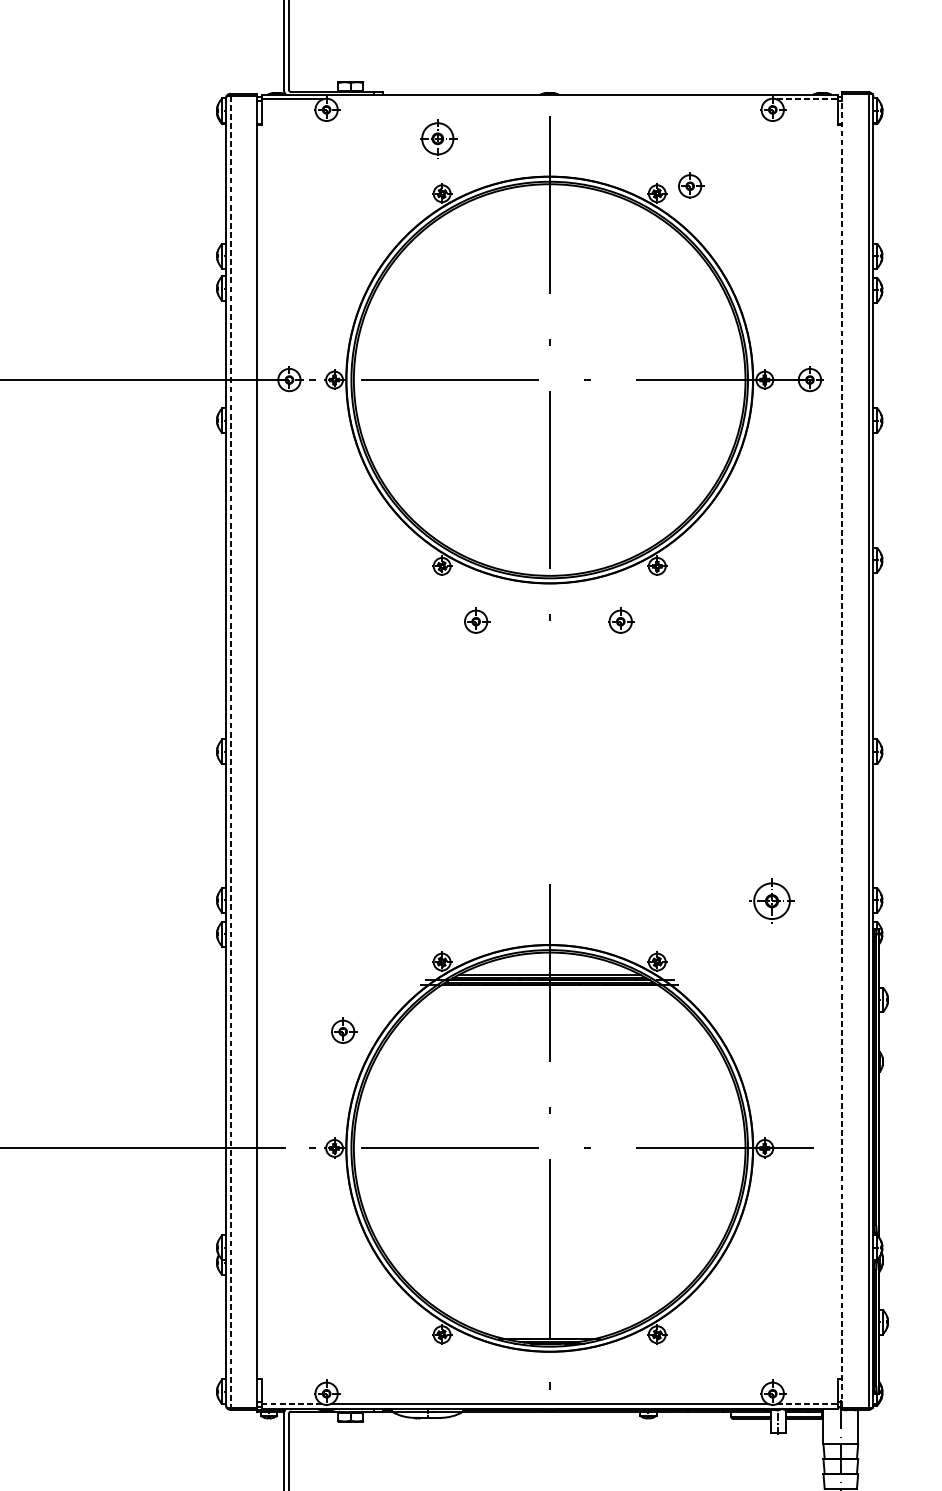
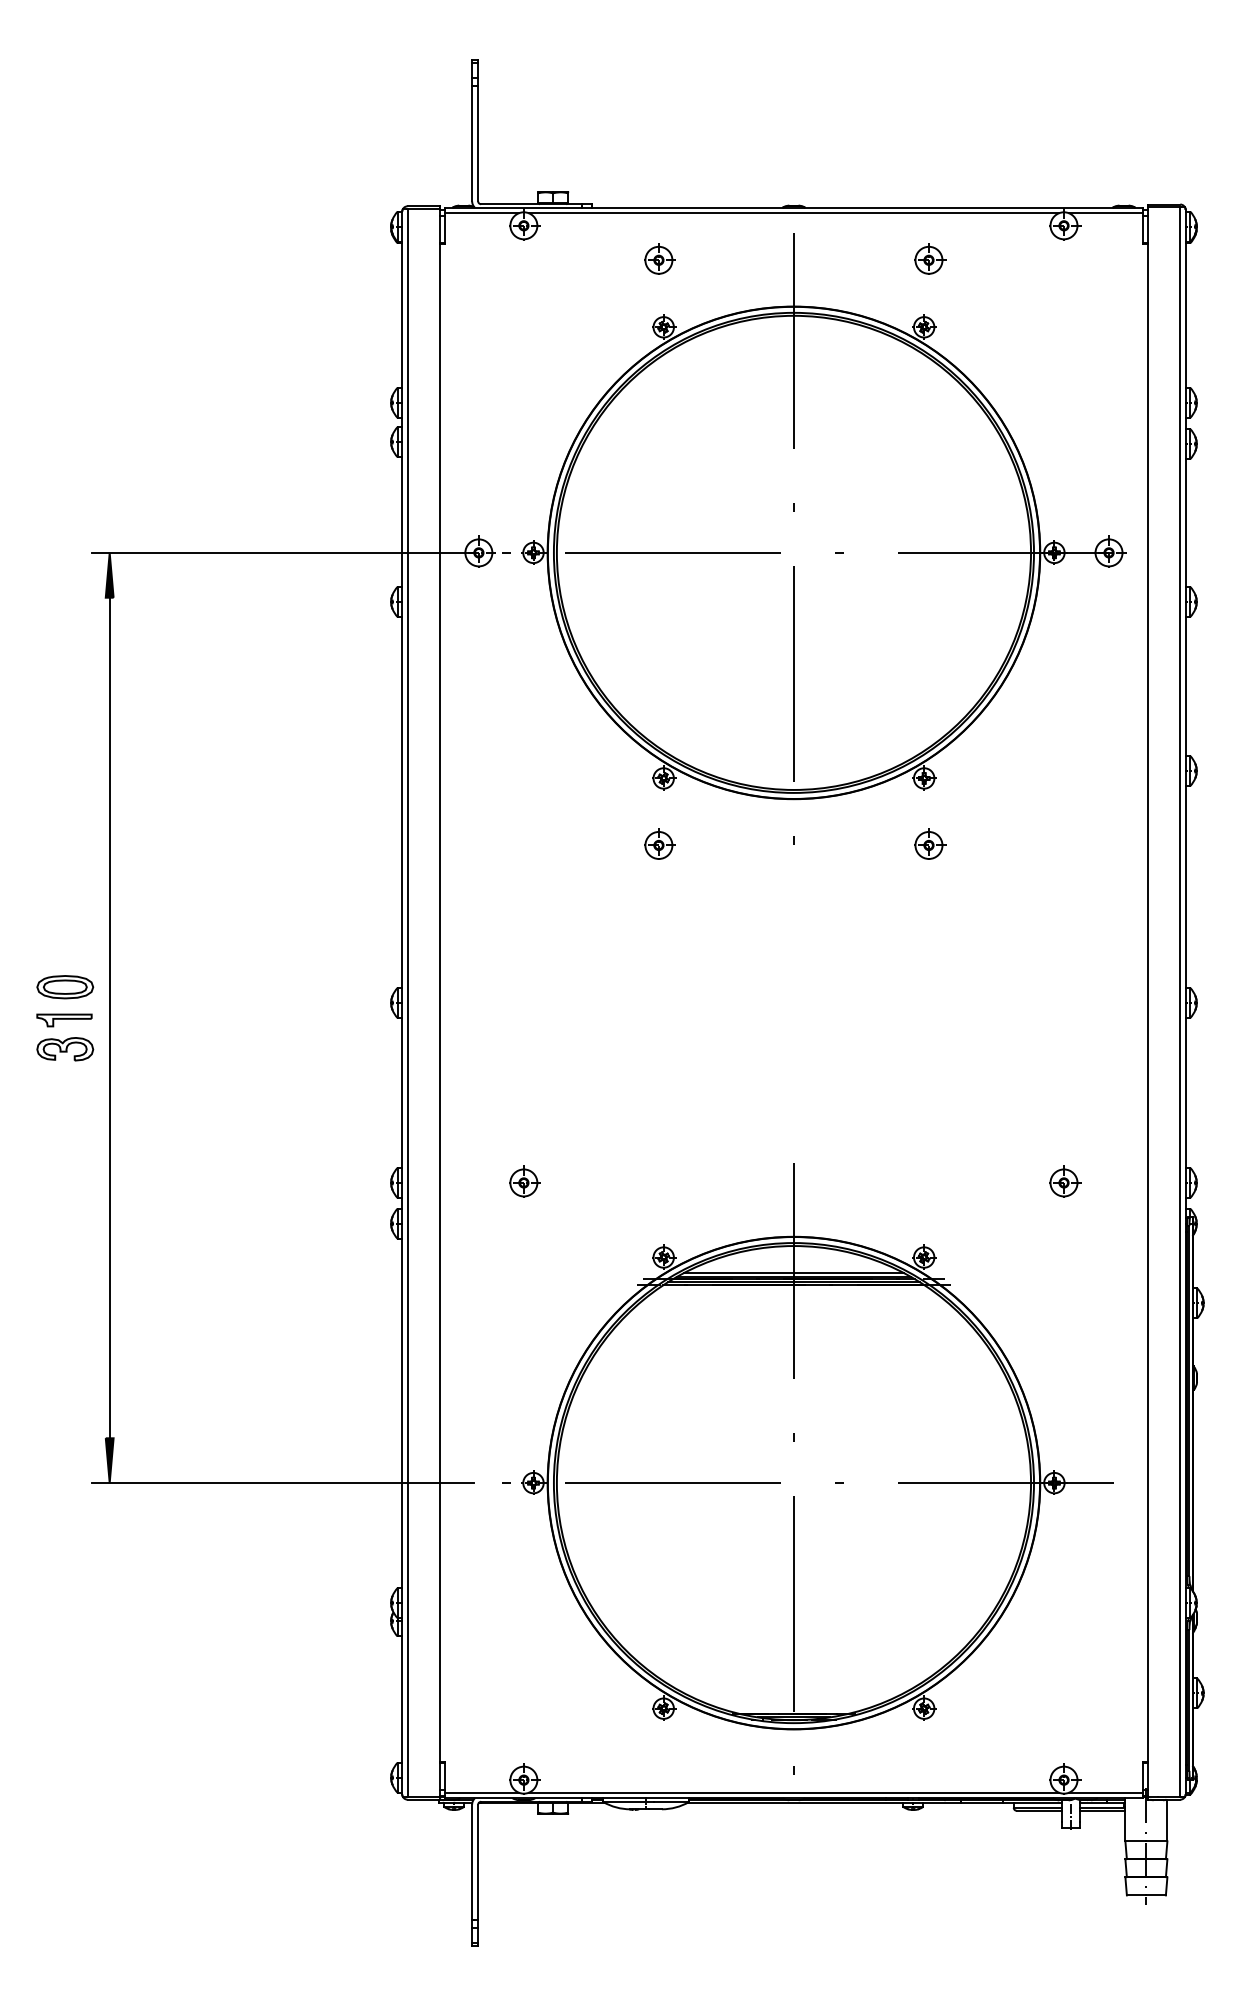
line: (549, 99) -> (793, 213), added
line: (807, 99) -> (1105, 213), dashed -> solid
part: (438, 136) -> (659, 258), size x0.71
part: (691, 184) -> (930, 258), moved
part: (476, 620) -> (659, 843), moved
part: (622, 620) -> (930, 843), moved
line: (842, 751) -> (1148, 1002), dashed -> solid
line: (230, 752) -> (407, 1003), dashed -> solid
part: (774, 899) -> (1065, 1181), size x0.62
part: (343, 1030) -> (524, 1181), moved
line: (292, 1403) -> (482, 1792), dashed -> solid
line: (807, 1403) -> (1105, 1792), dashed -> solid

